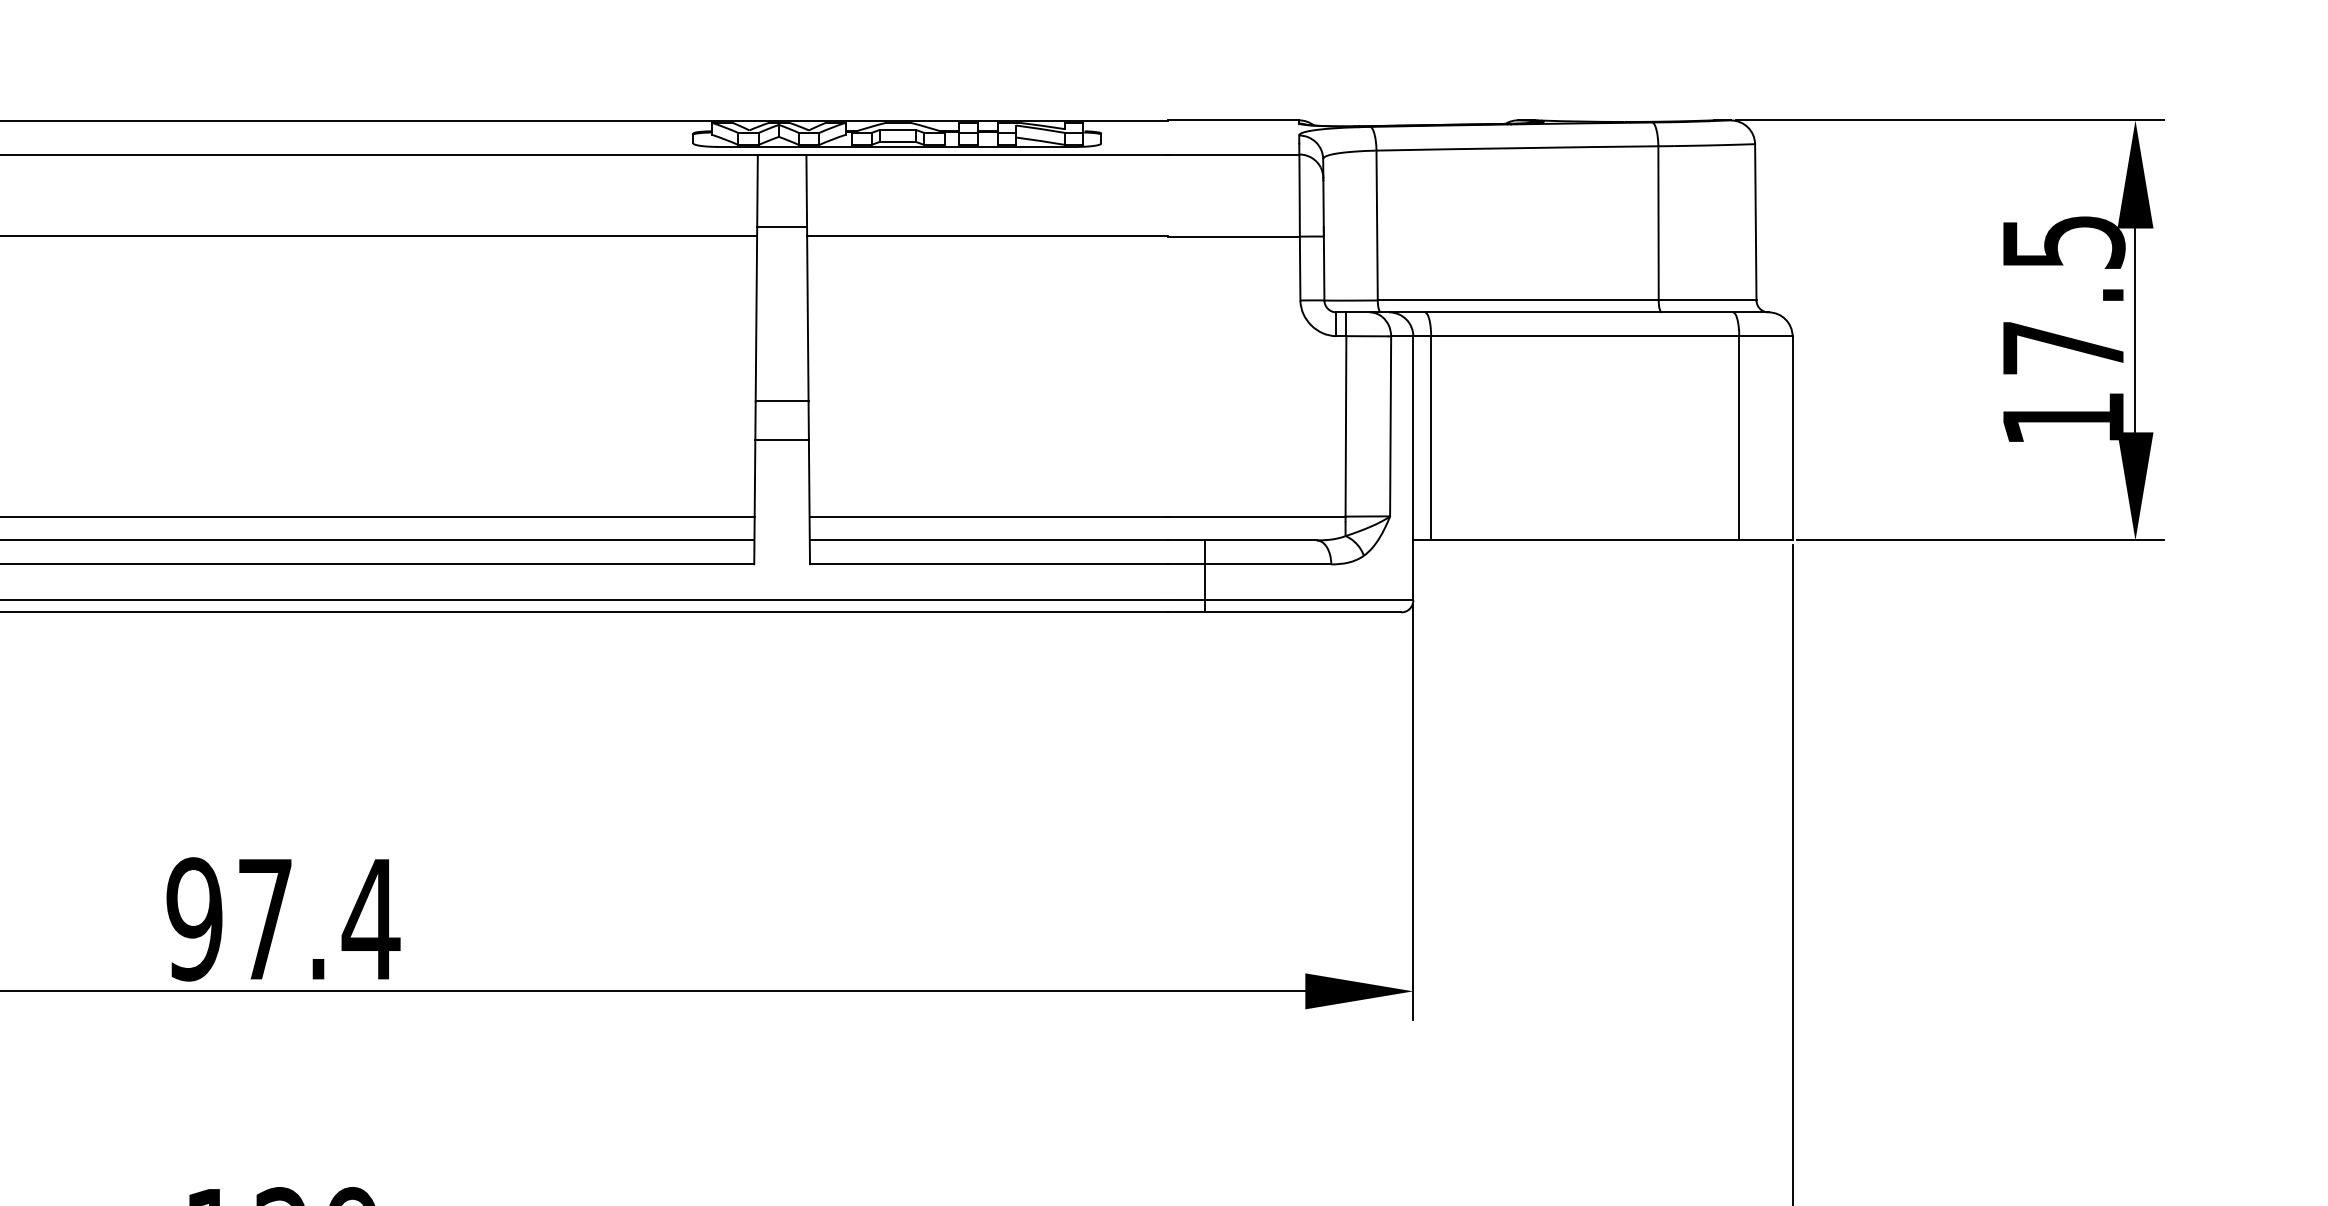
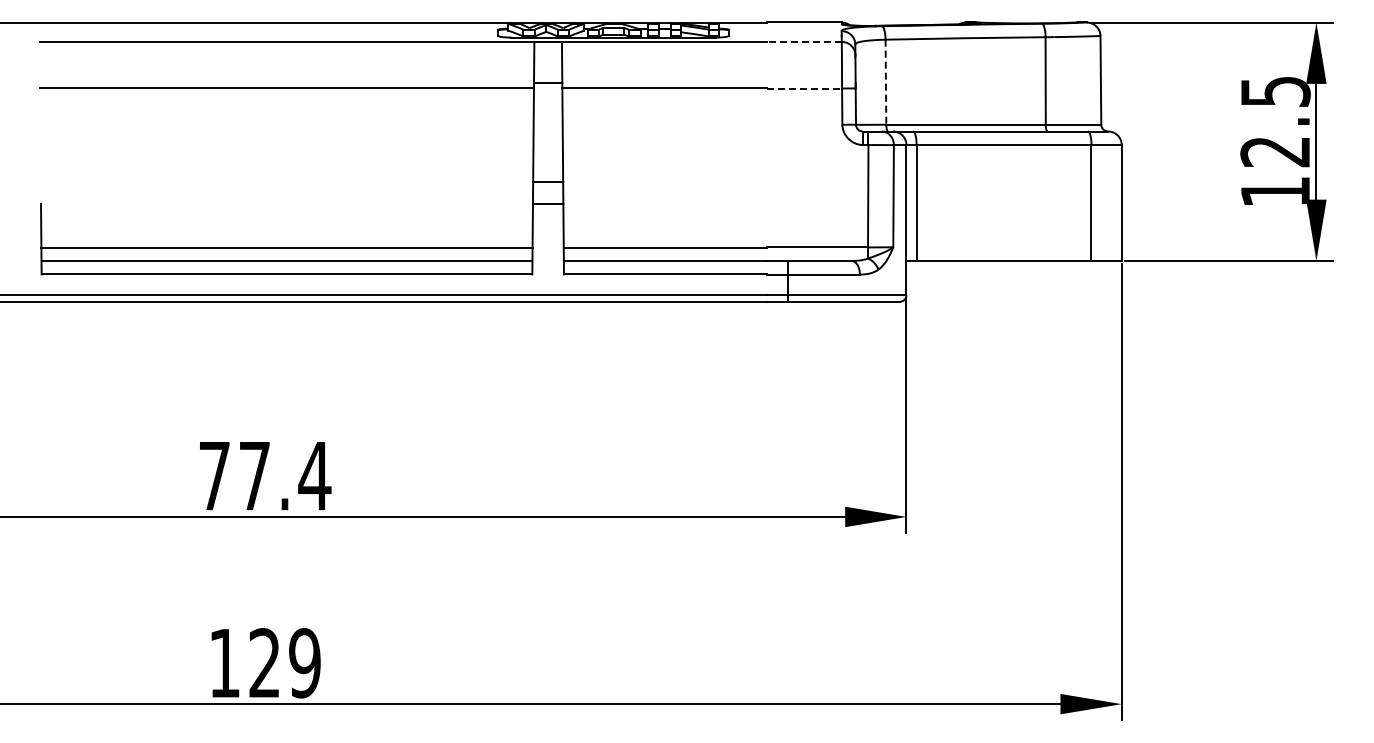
line: (1231, 153) -> (803, 41), solid -> dashed
line: (1376, 226) -> (885, 82), solid -> dashed
line: (1235, 236) -> (805, 88), solid -> dashed
text: (2061, 349) -> (1274, 152), 17.5 -> 12.5
text: (194, 918) -> (214, 475), 97.4 -> 77.4

